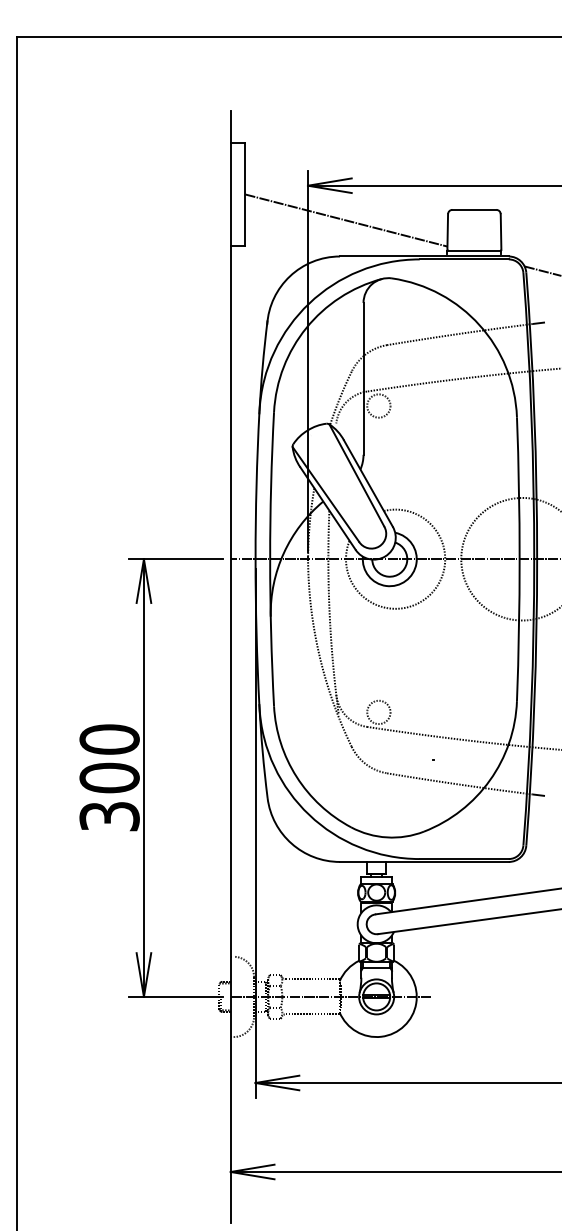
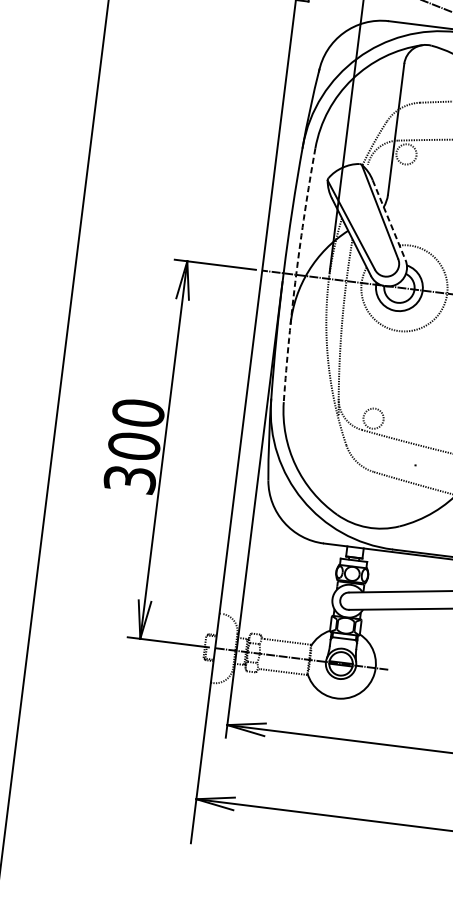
line: (368, 483) -> (389, 220), solid -> dashed
arc: (270, 559) -> (296, 275), solid -> dashed

